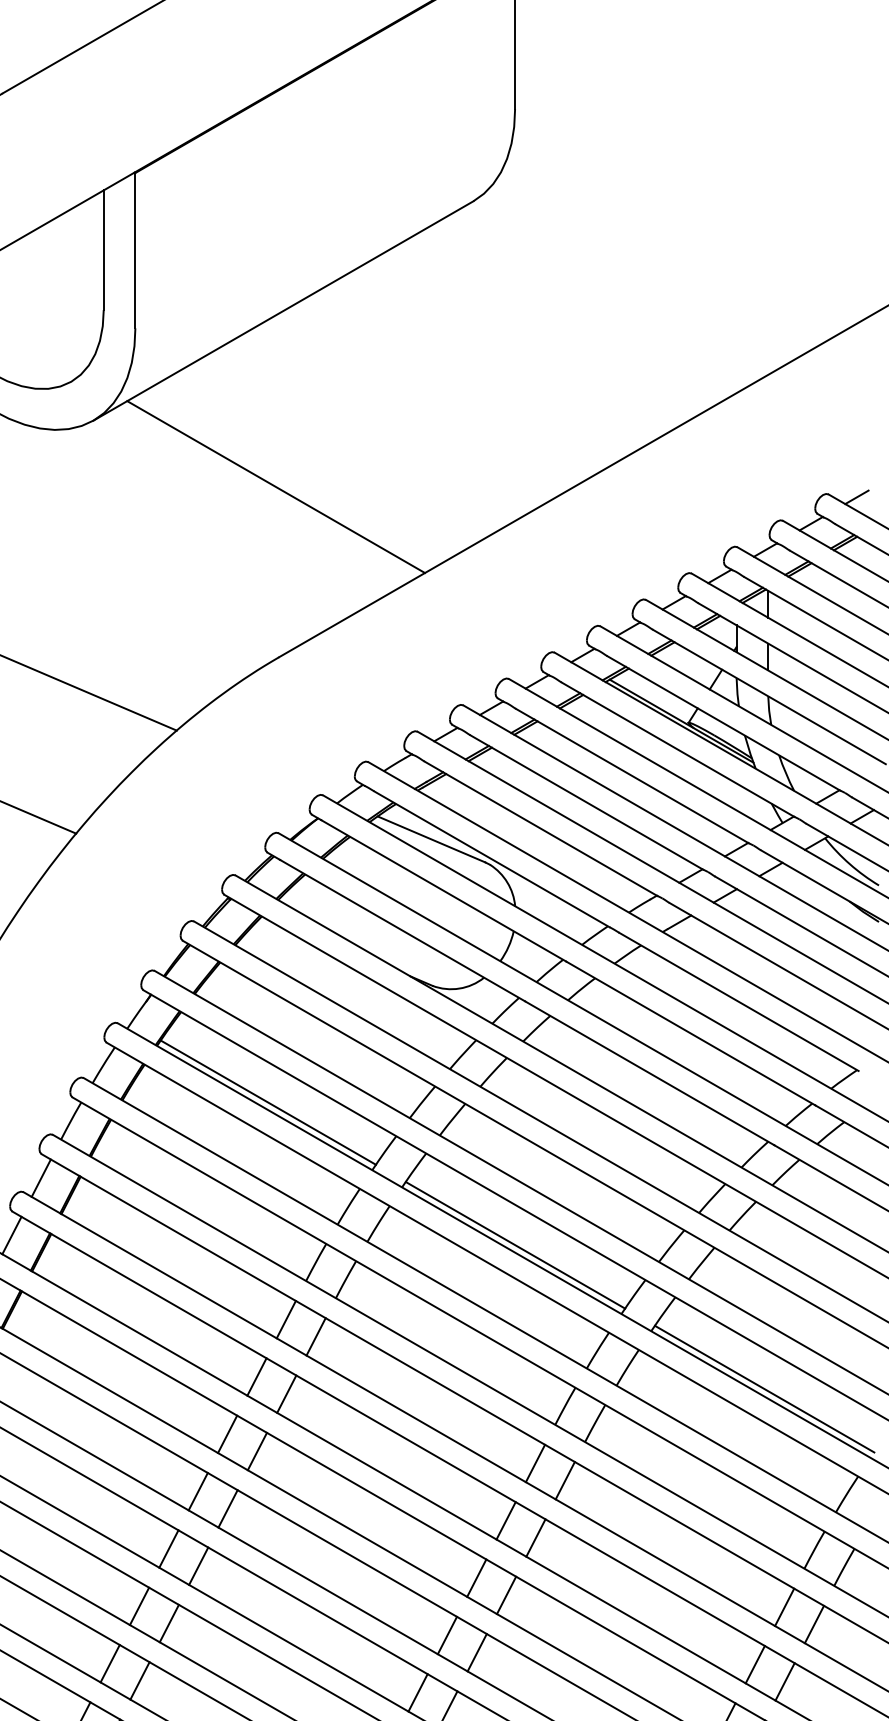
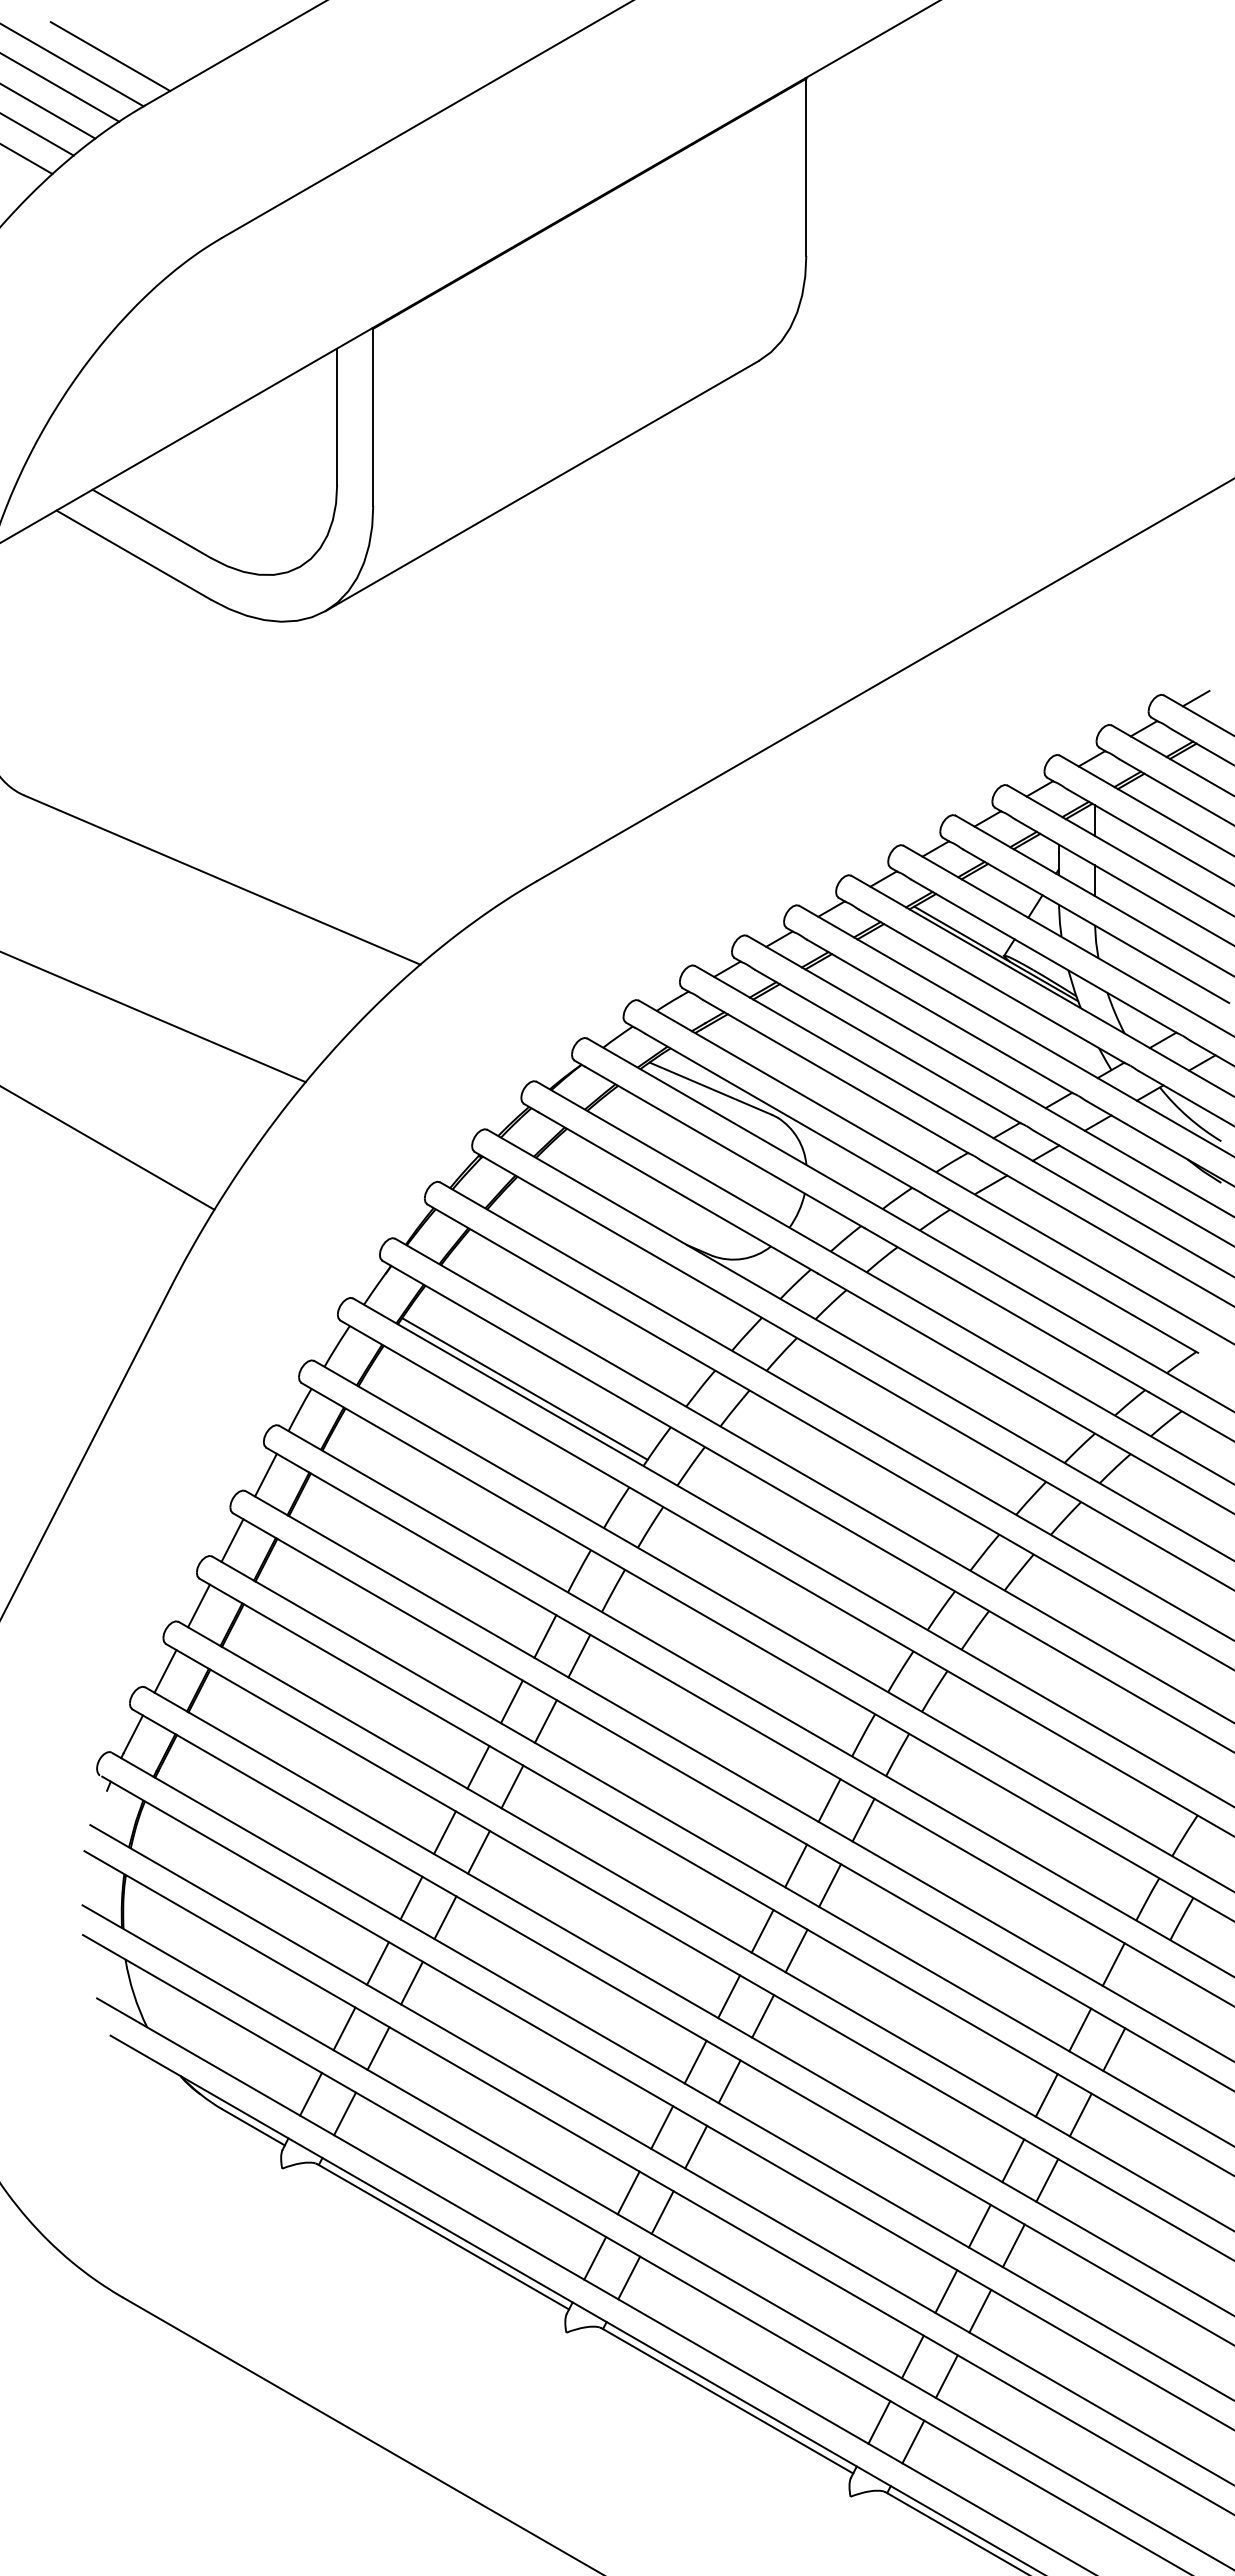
line: (275, 486) -> (533, 686), removed
line: (515, 1245) -> (806, 1551), removed
line: (764, 1388) -> (1090, 1715), removed
line: (814, 1623) -> (1147, 1983), removed

